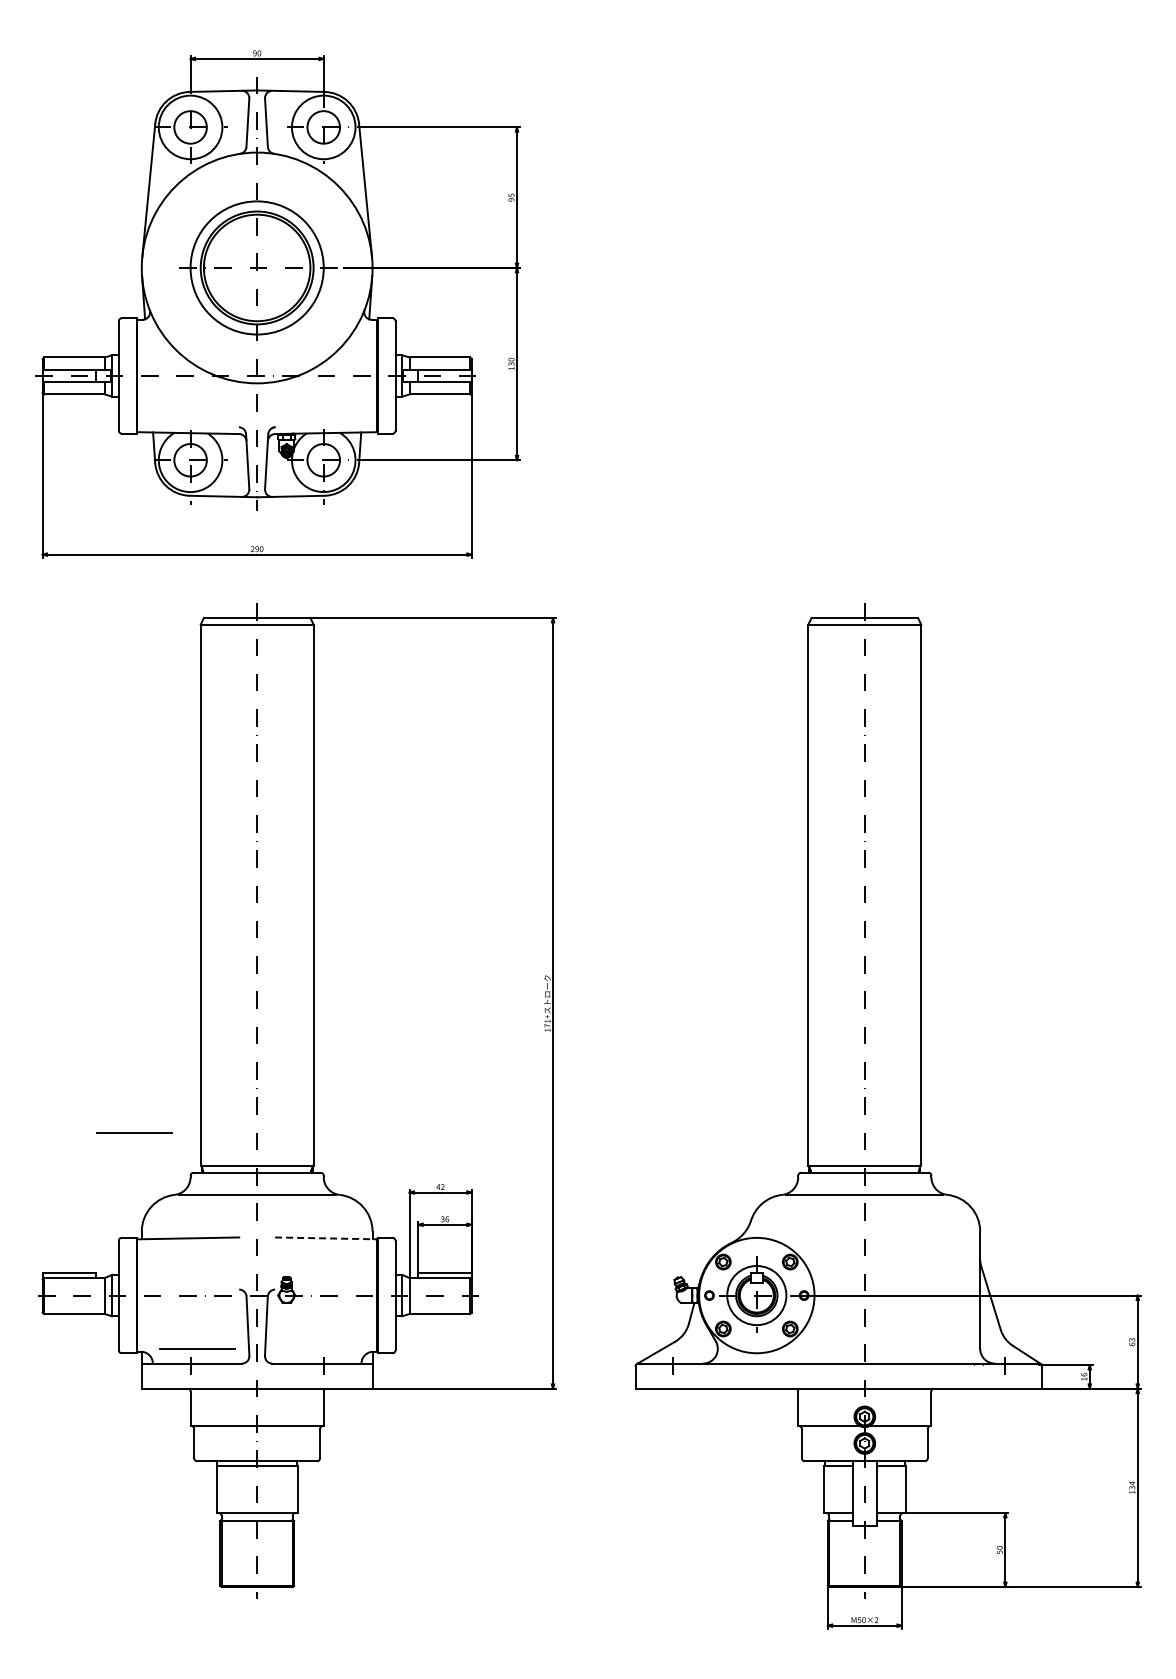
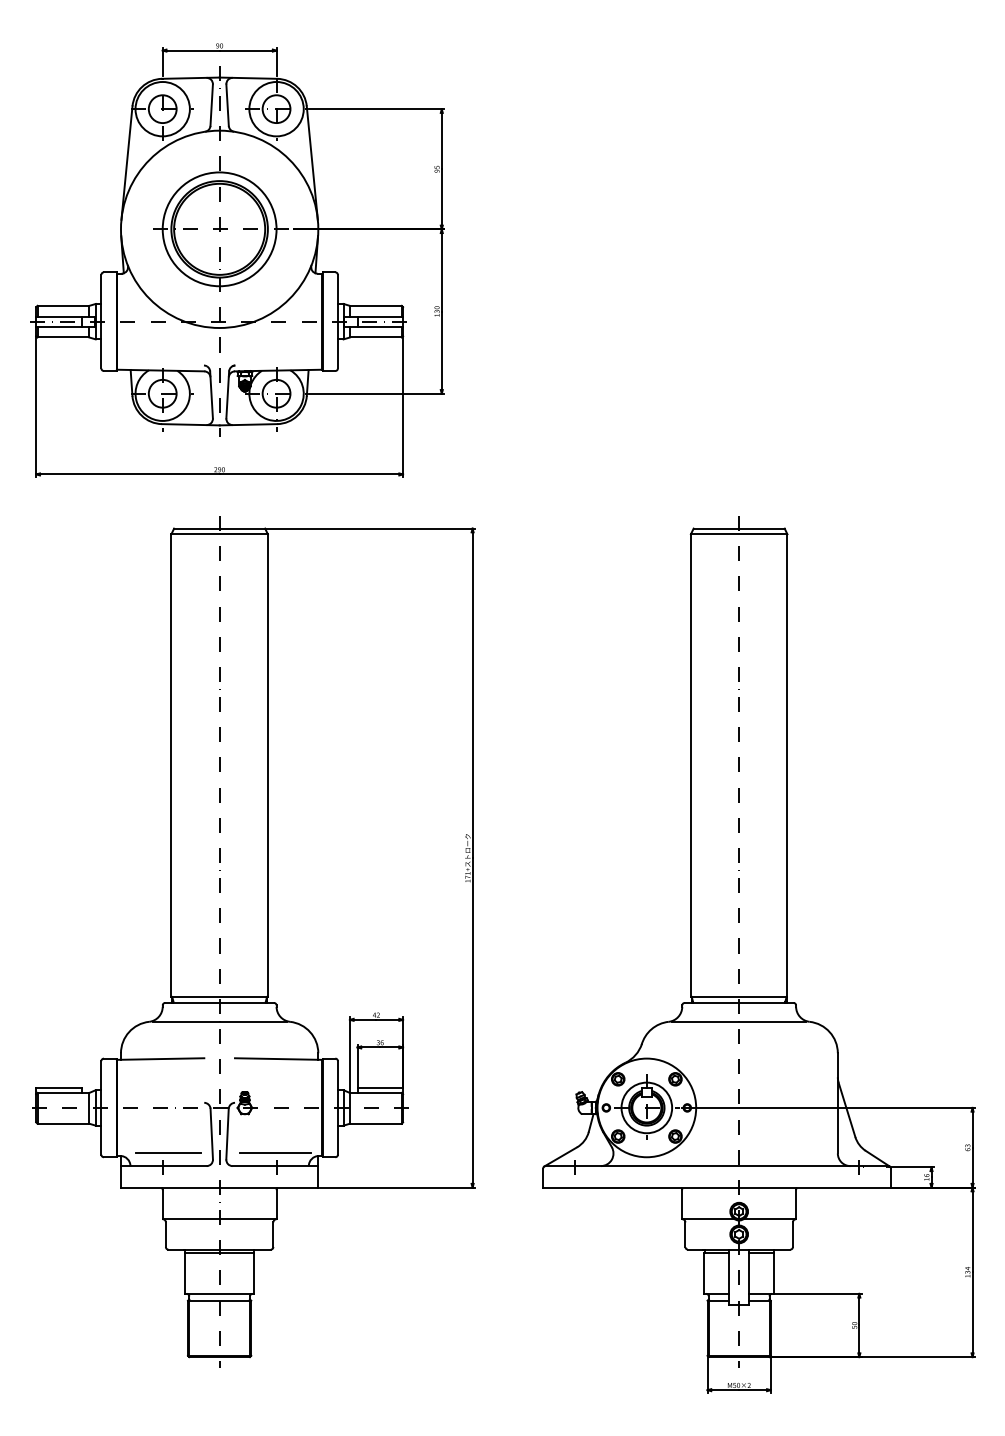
line: (134, 1132) -> (114, 968), removed
line: (326, 1238) -> (278, 1059), dashed -> solid
line: (322, 1348) -> (275, 1153), added

